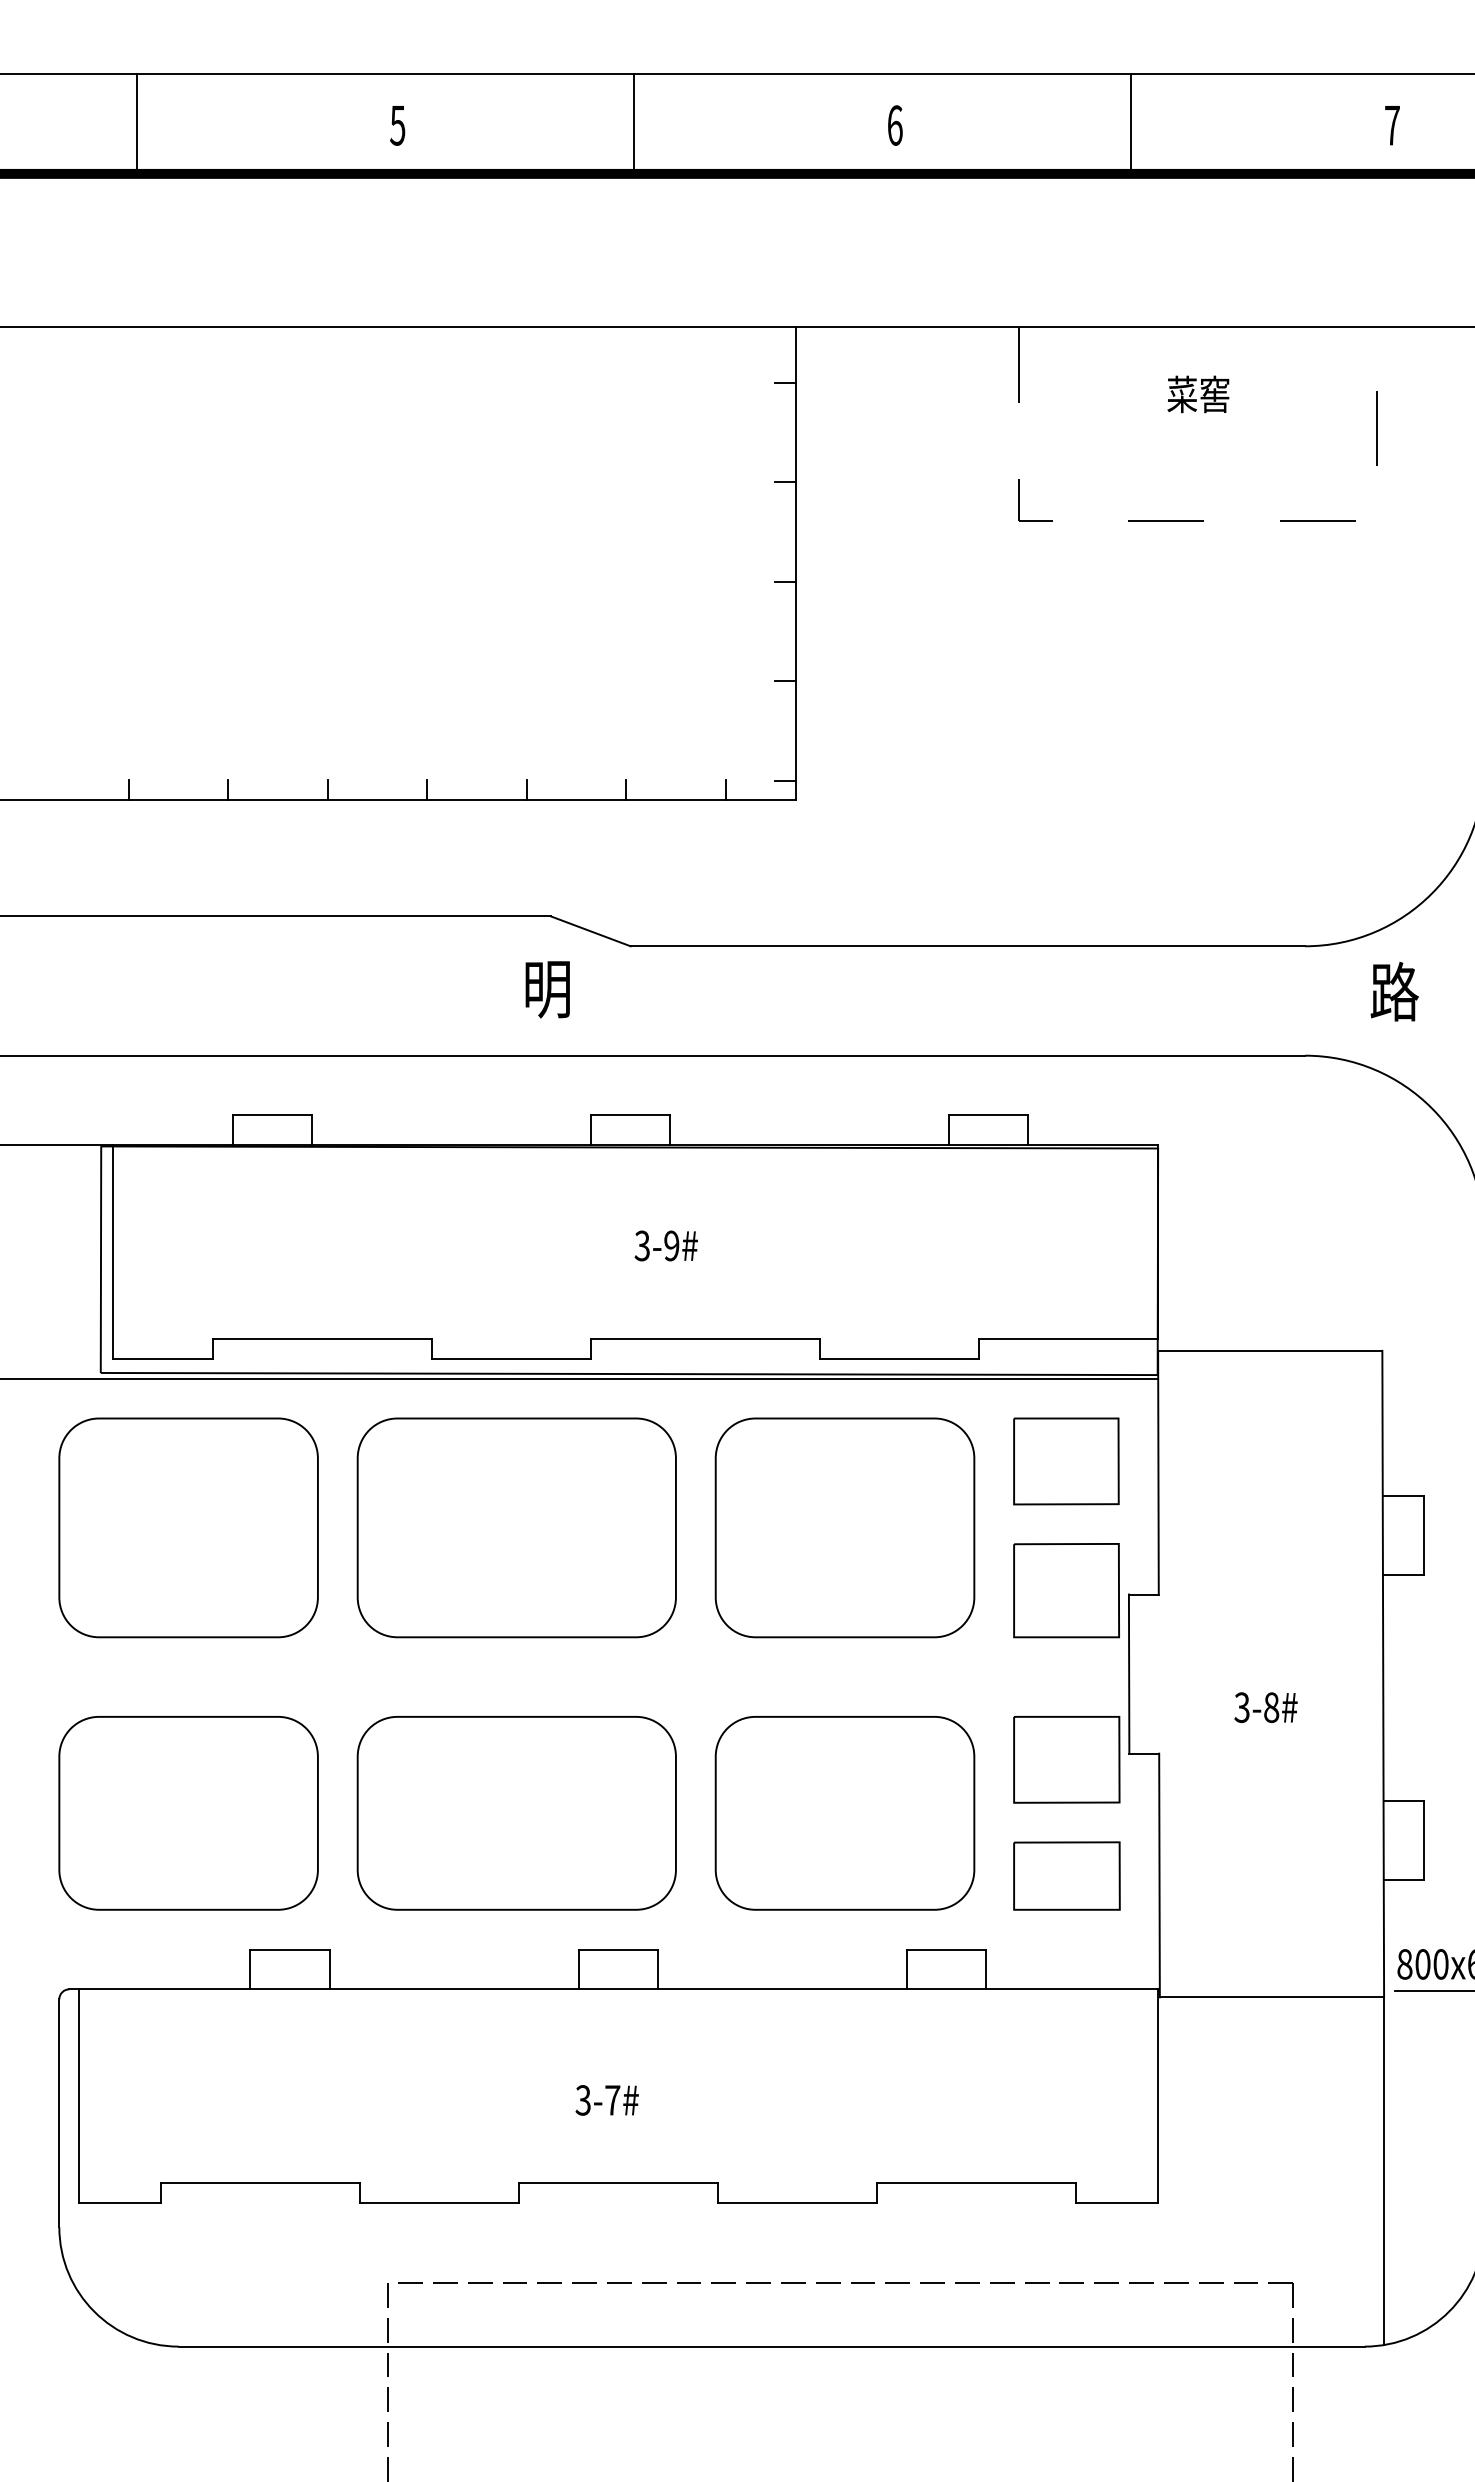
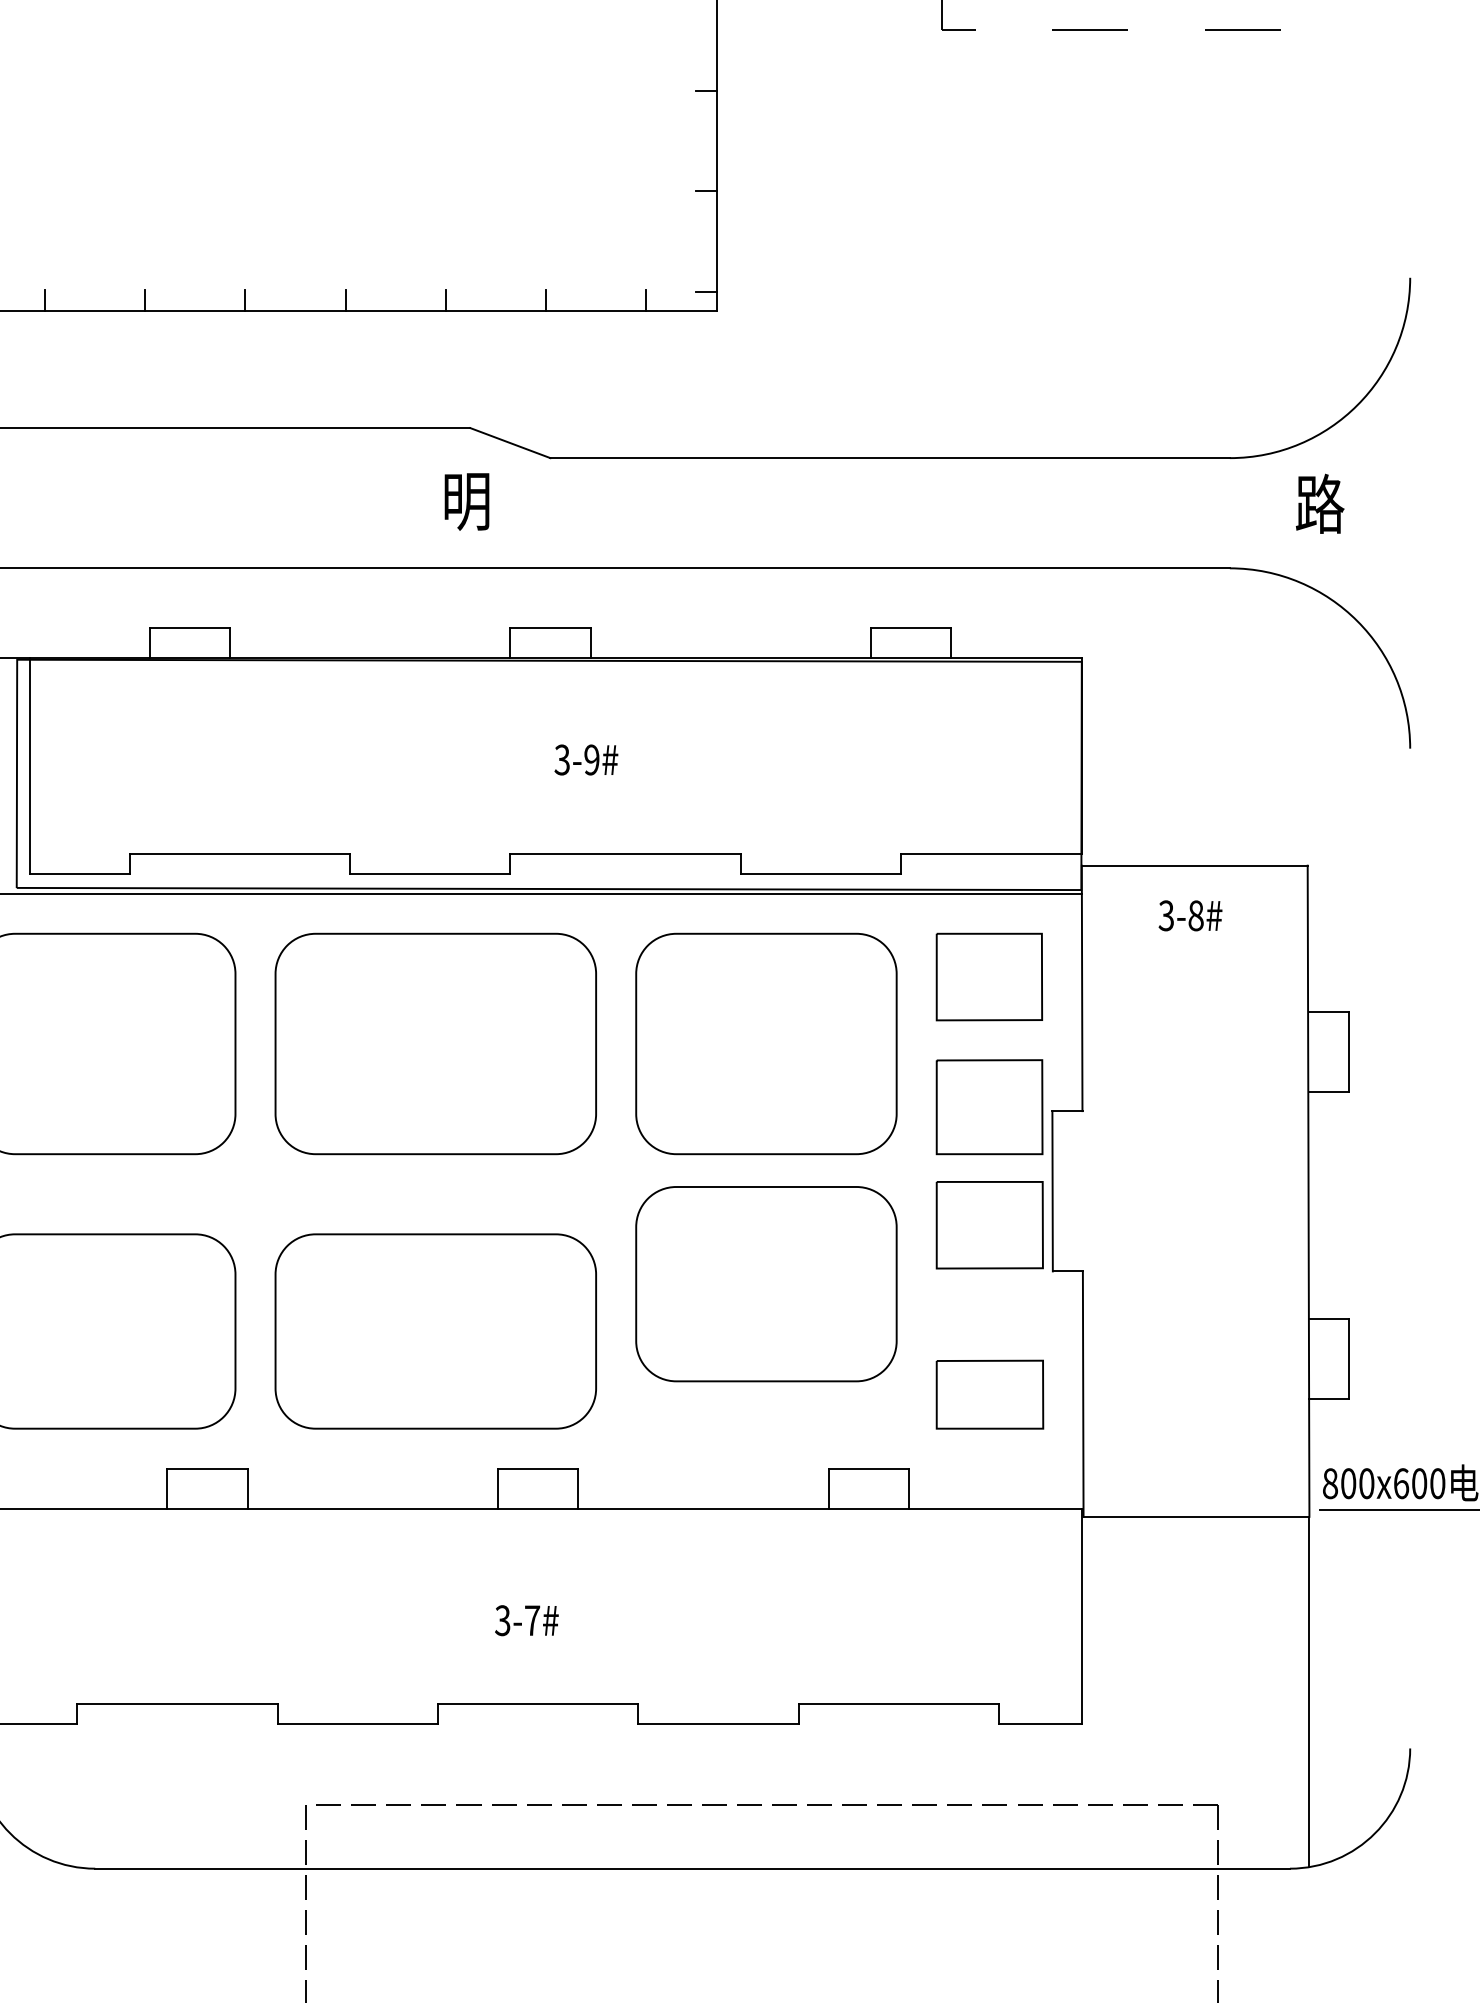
text: (1265, 1707) -> (1189, 915), moved
part: (1066, 1759) -> (989, 1224), moved
part: (844, 1813) -> (765, 1284), moved

